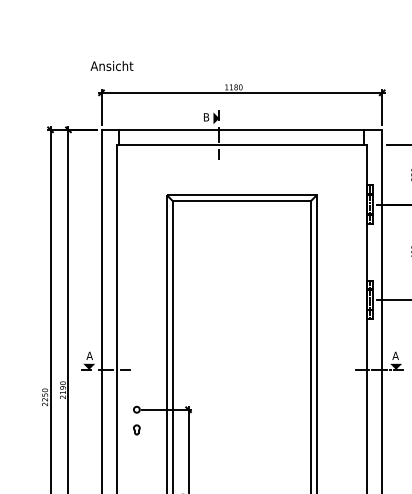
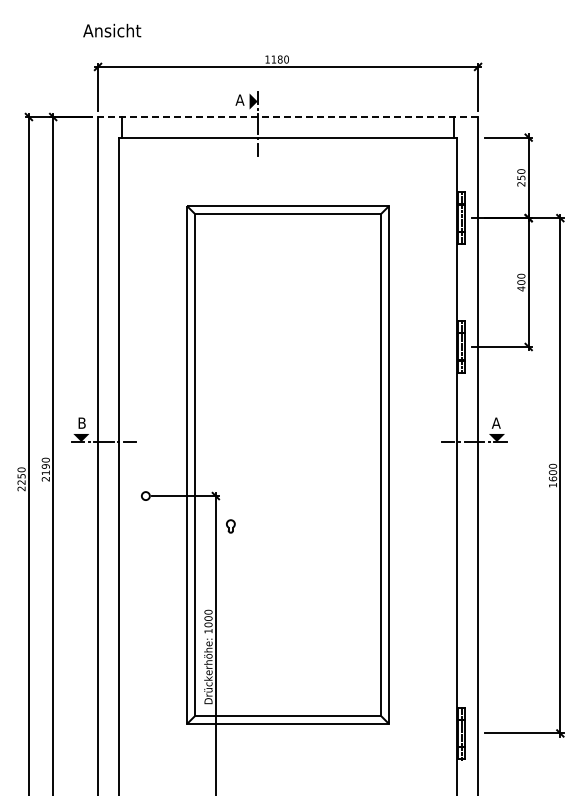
text: (206, 116) -> (239, 99), B -> A
line: (241, 130) -> (287, 117), solid -> dashed
text: (89, 355) -> (81, 422), A -> B
part: (136, 430) -> (230, 526), moved

